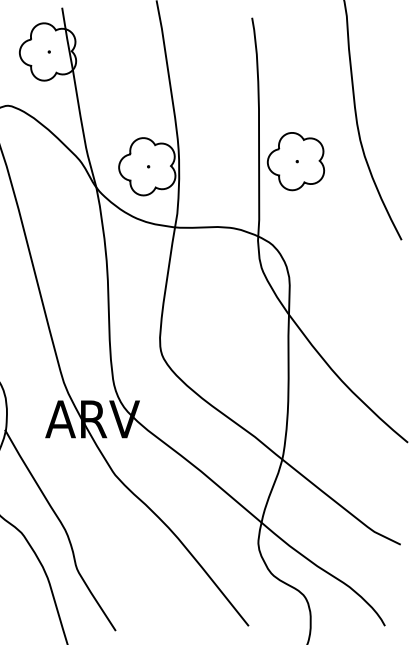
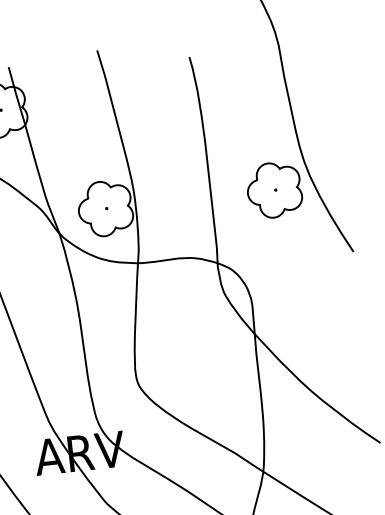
part: (295, 161) -> (274, 190), moved

